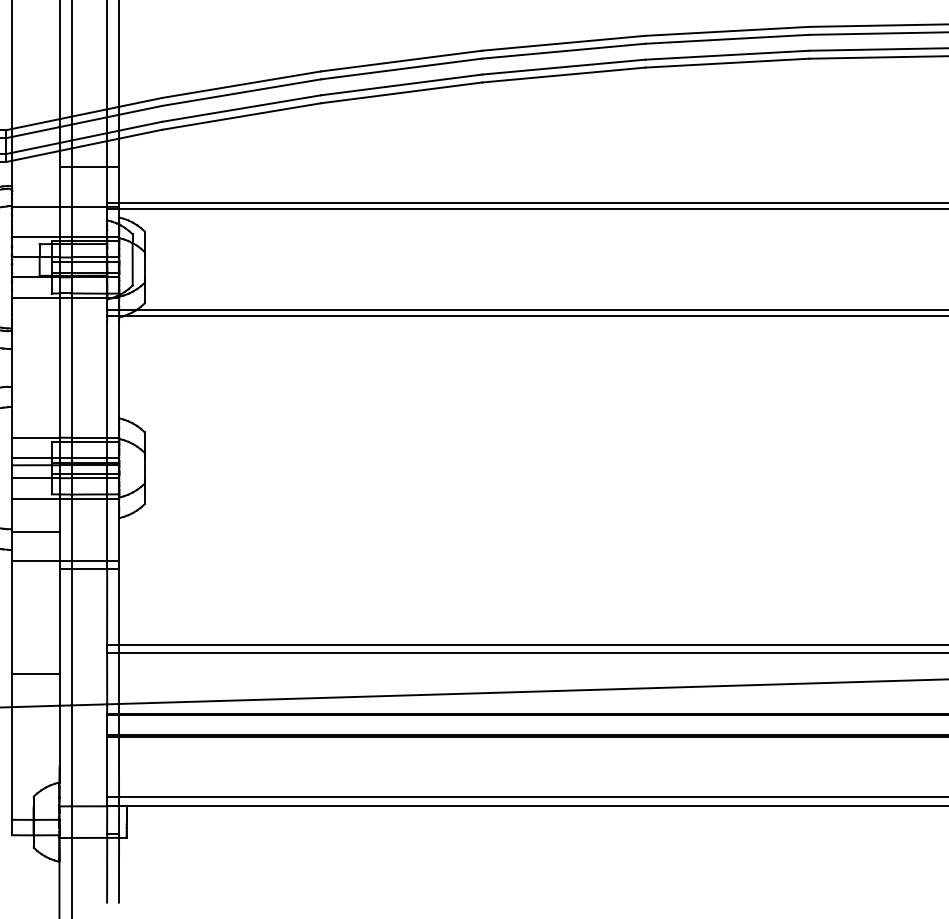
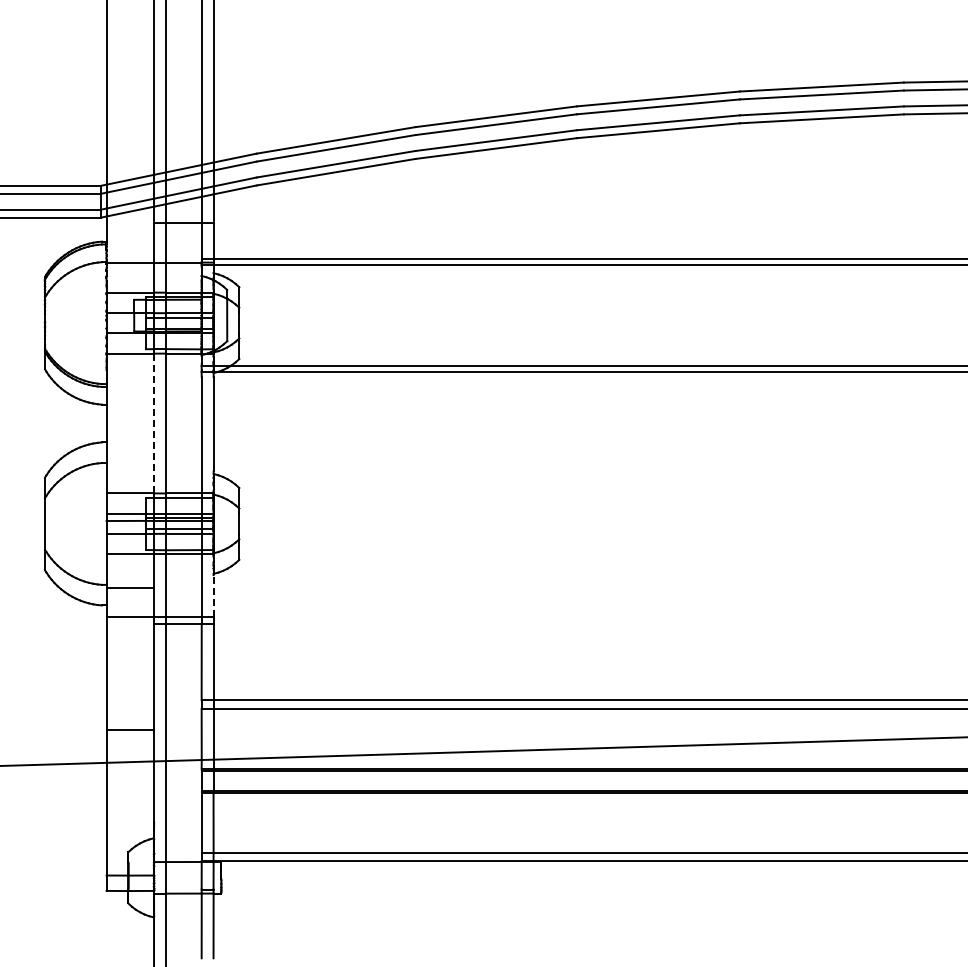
line: (59, 367) -> (154, 423), solid -> dashed
line: (118, 540) -> (213, 596), solid -> dashed

